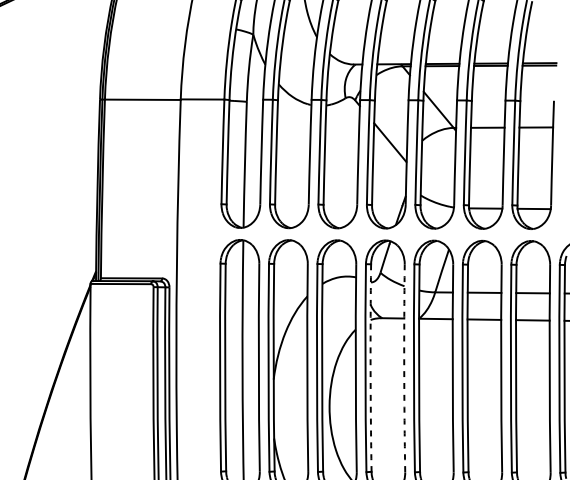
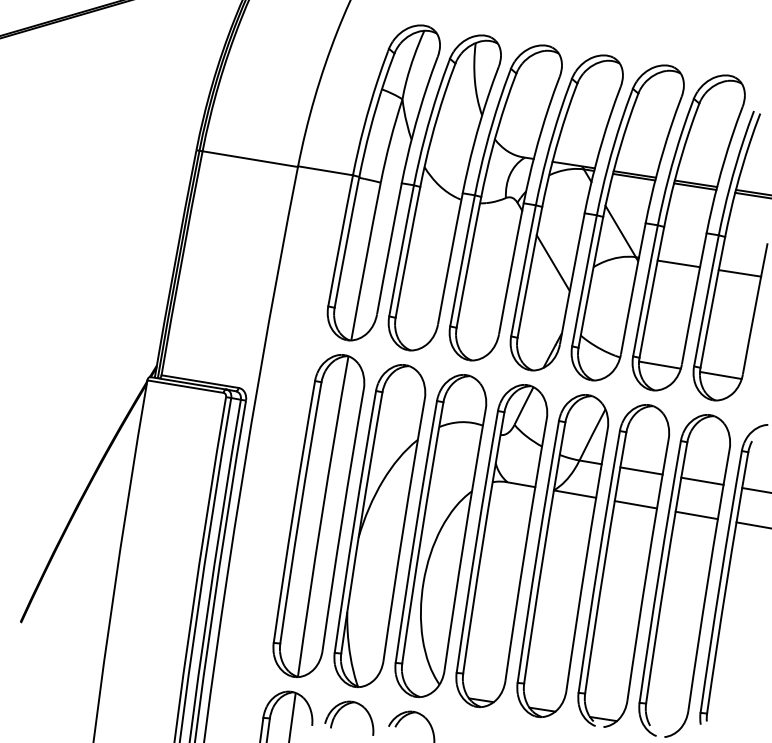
arc: (370, 367) -> (482, 542), dashed -> solid
arc: (404, 368) -> (525, 549), dashed -> solid

